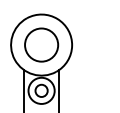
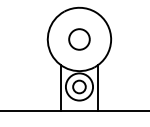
circle: (41, 45) -> (79, 39), size x0.6

